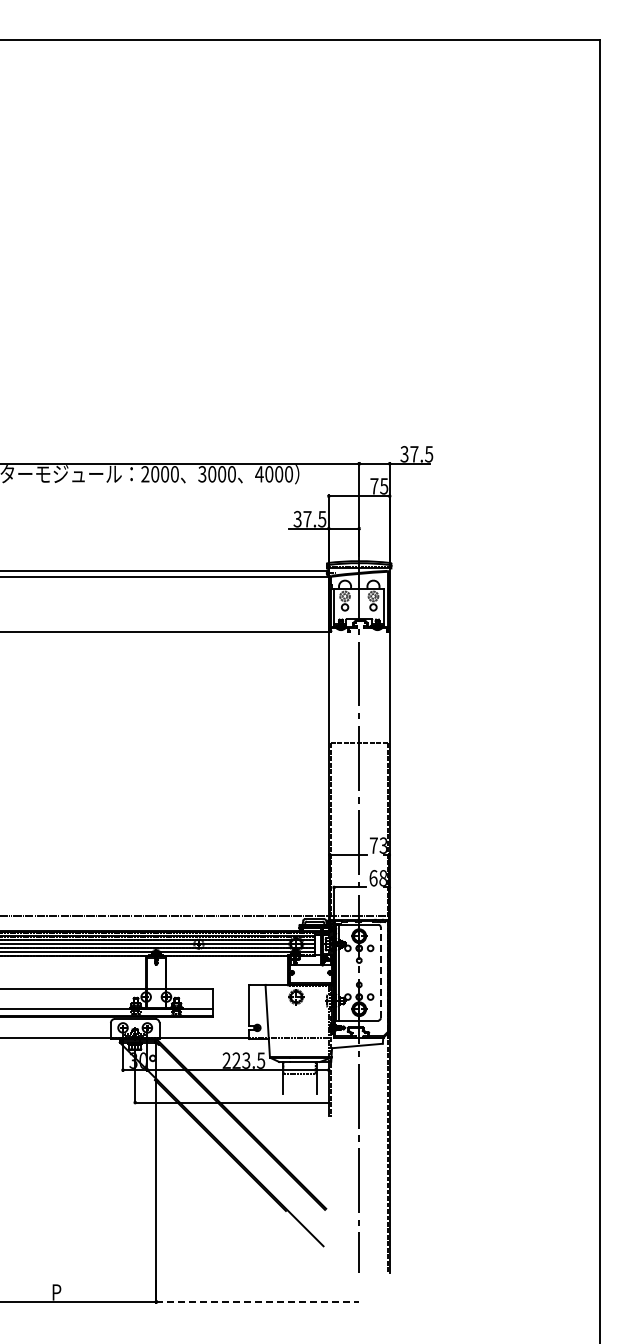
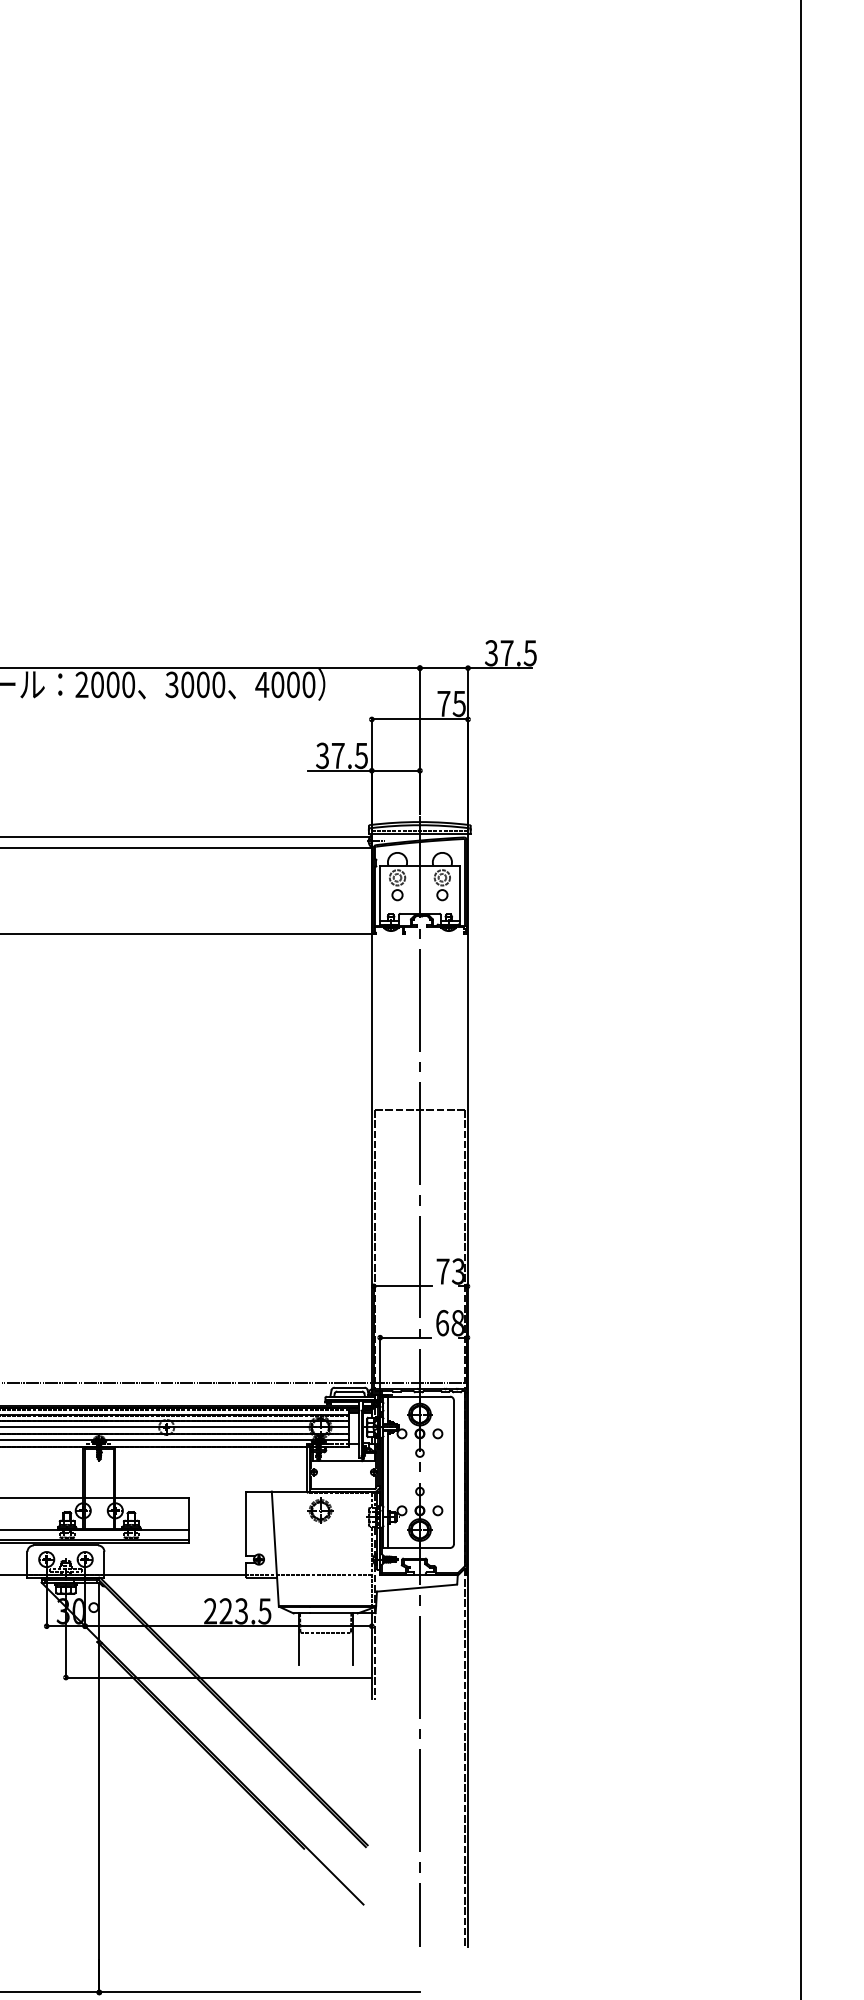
line: (380, 972) -> (453, 1471), dashed -> solid
line: (258, 1301) -> (260, 1991), dashed -> solid

